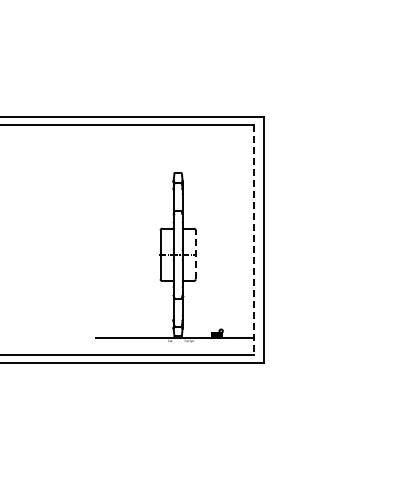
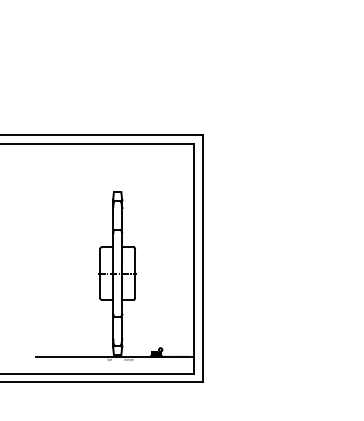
line: (254, 240) -> (194, 259), dashed -> solid
line: (195, 254) -> (135, 273), dashed -> solid

